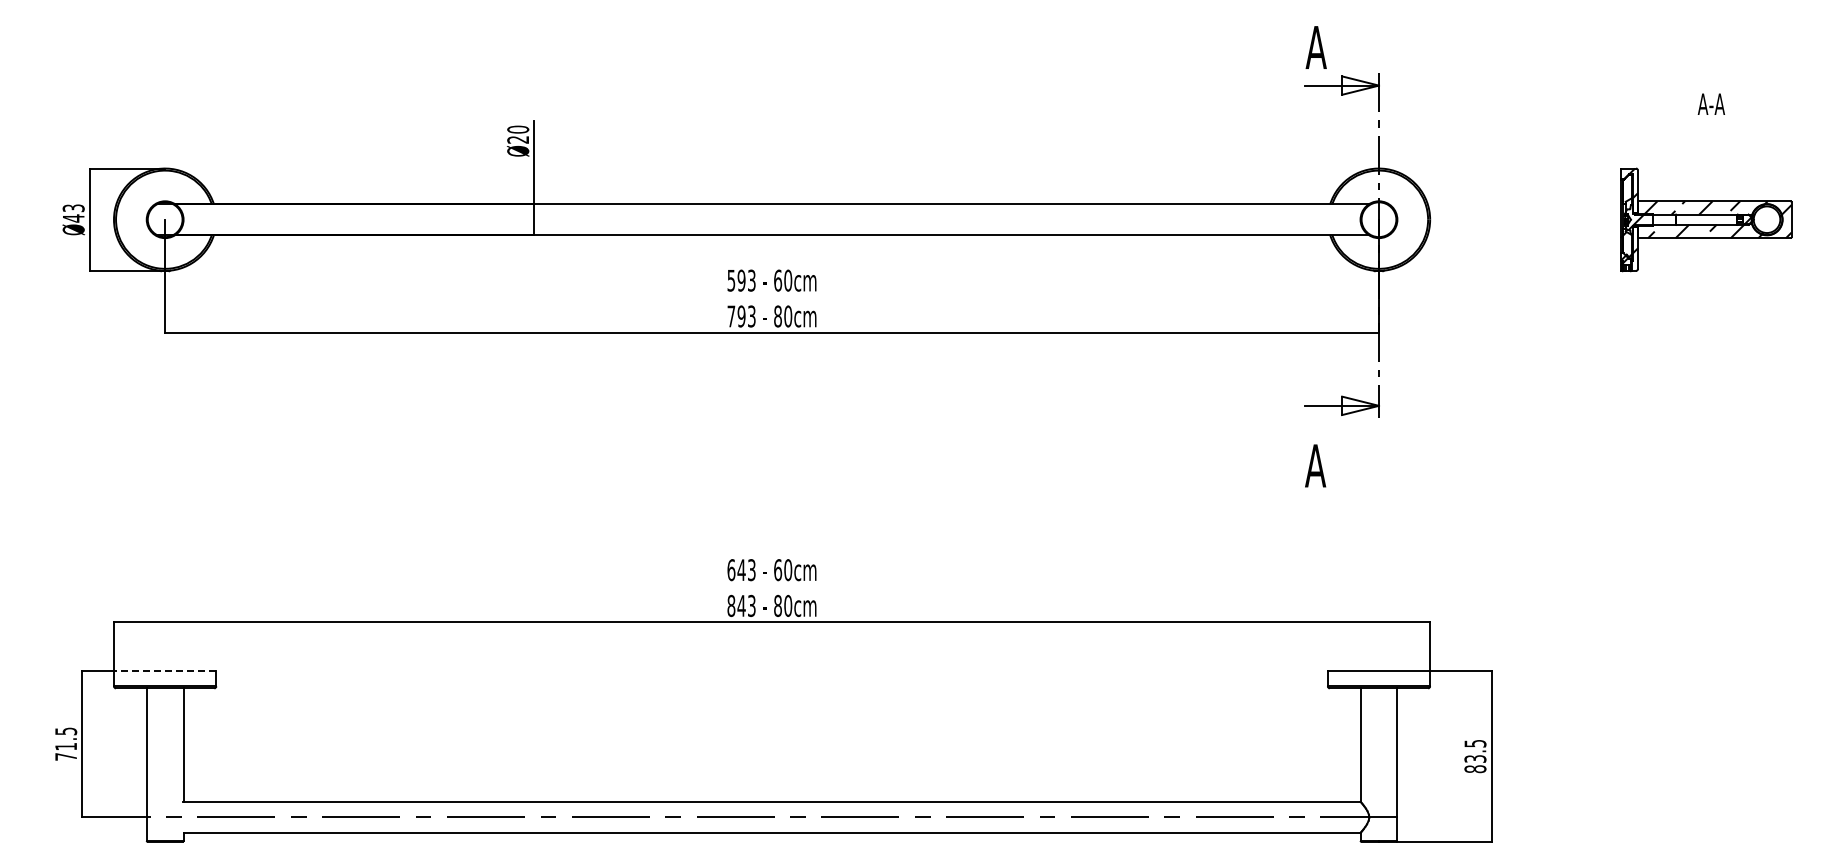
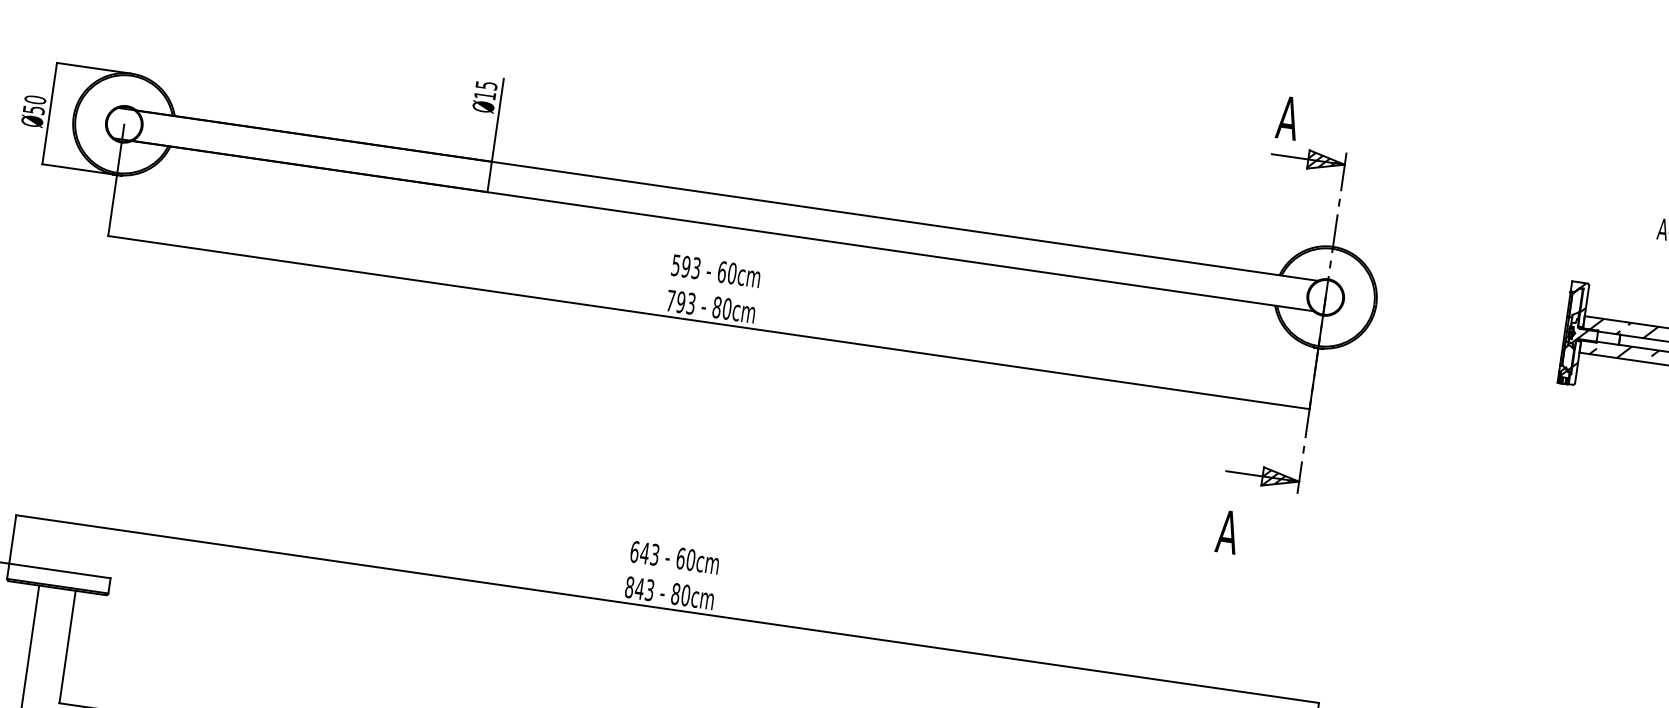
hatch: (1360, 85) -> (1326, 161), added
text: (518, 134) -> (486, 90), Ø20 -> Ø15
text: (73, 213) -> (34, 105), Ø43 -> Ø50
hatch: (1356, 405) -> (1276, 478), added
line: (164, 670) -> (59, 570), dashed -> solid

